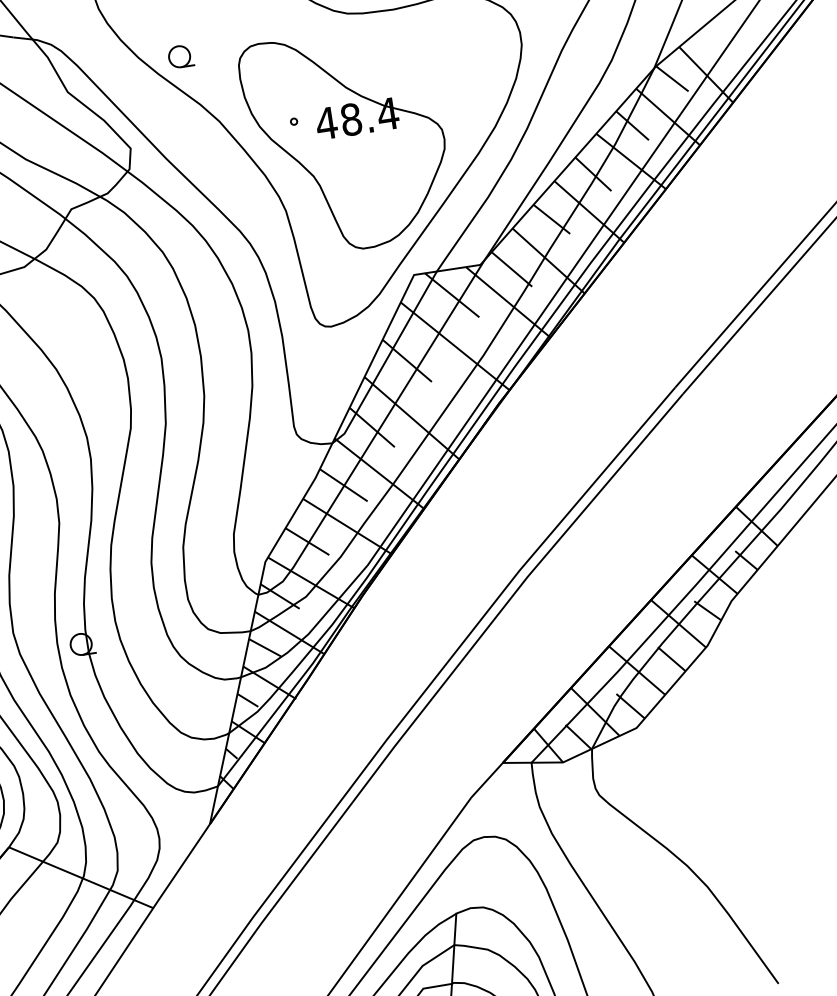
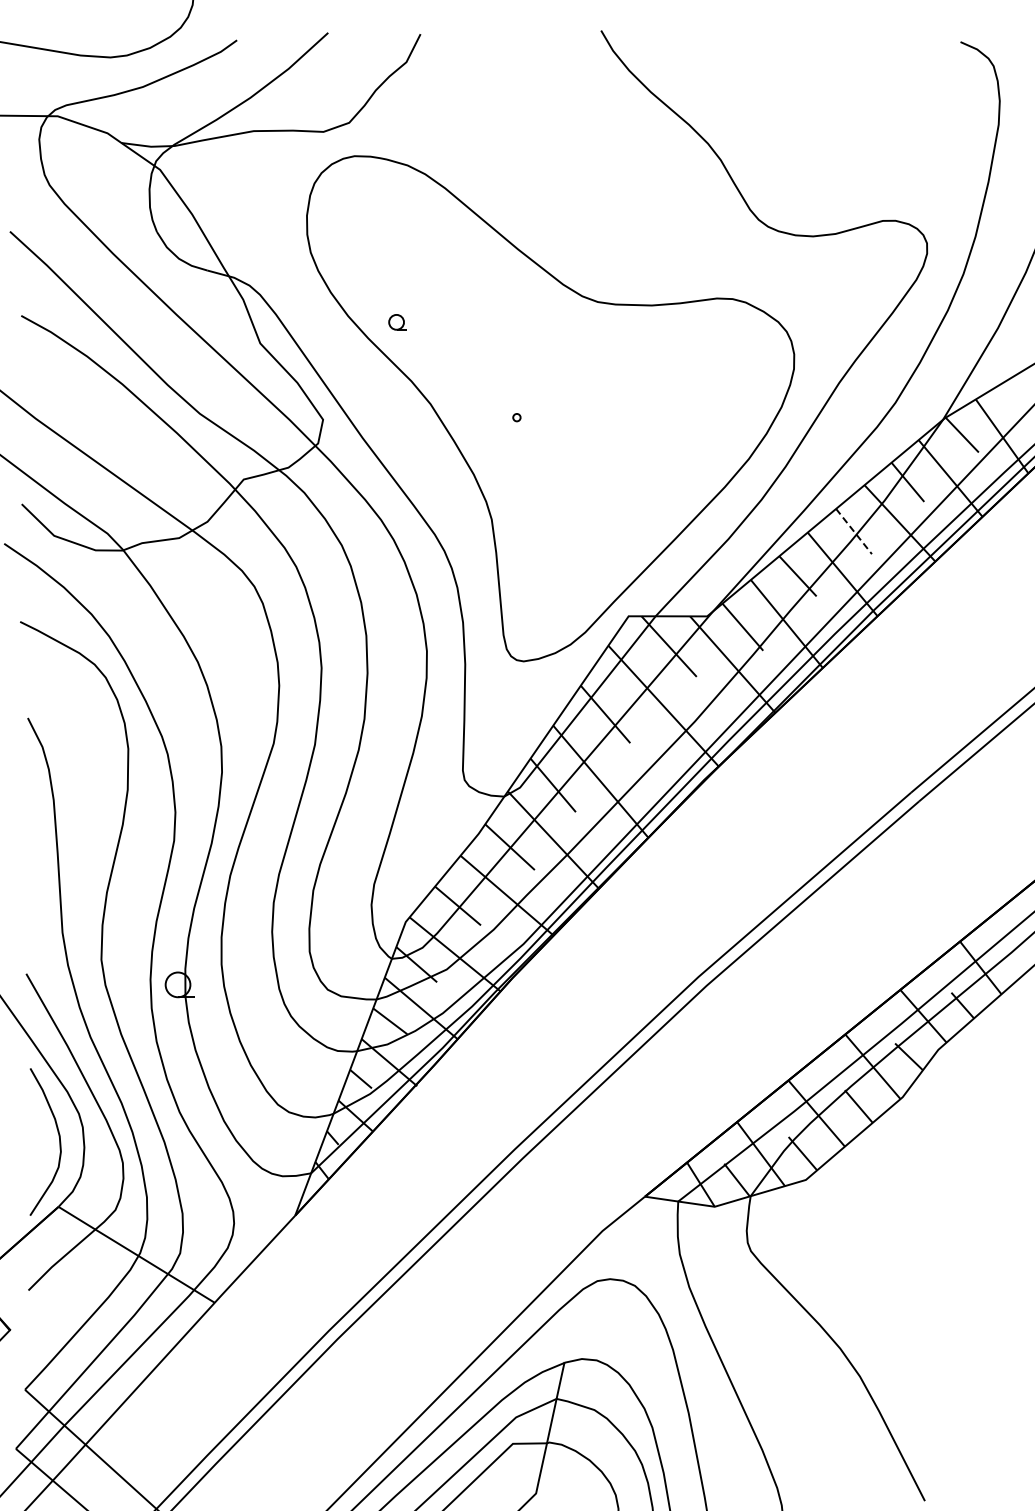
part: (180, 56) -> (397, 322), size x0.6
part: (346, 140) -> (574, 448), removed
line: (593, 174) -> (854, 531), solid -> dashed

